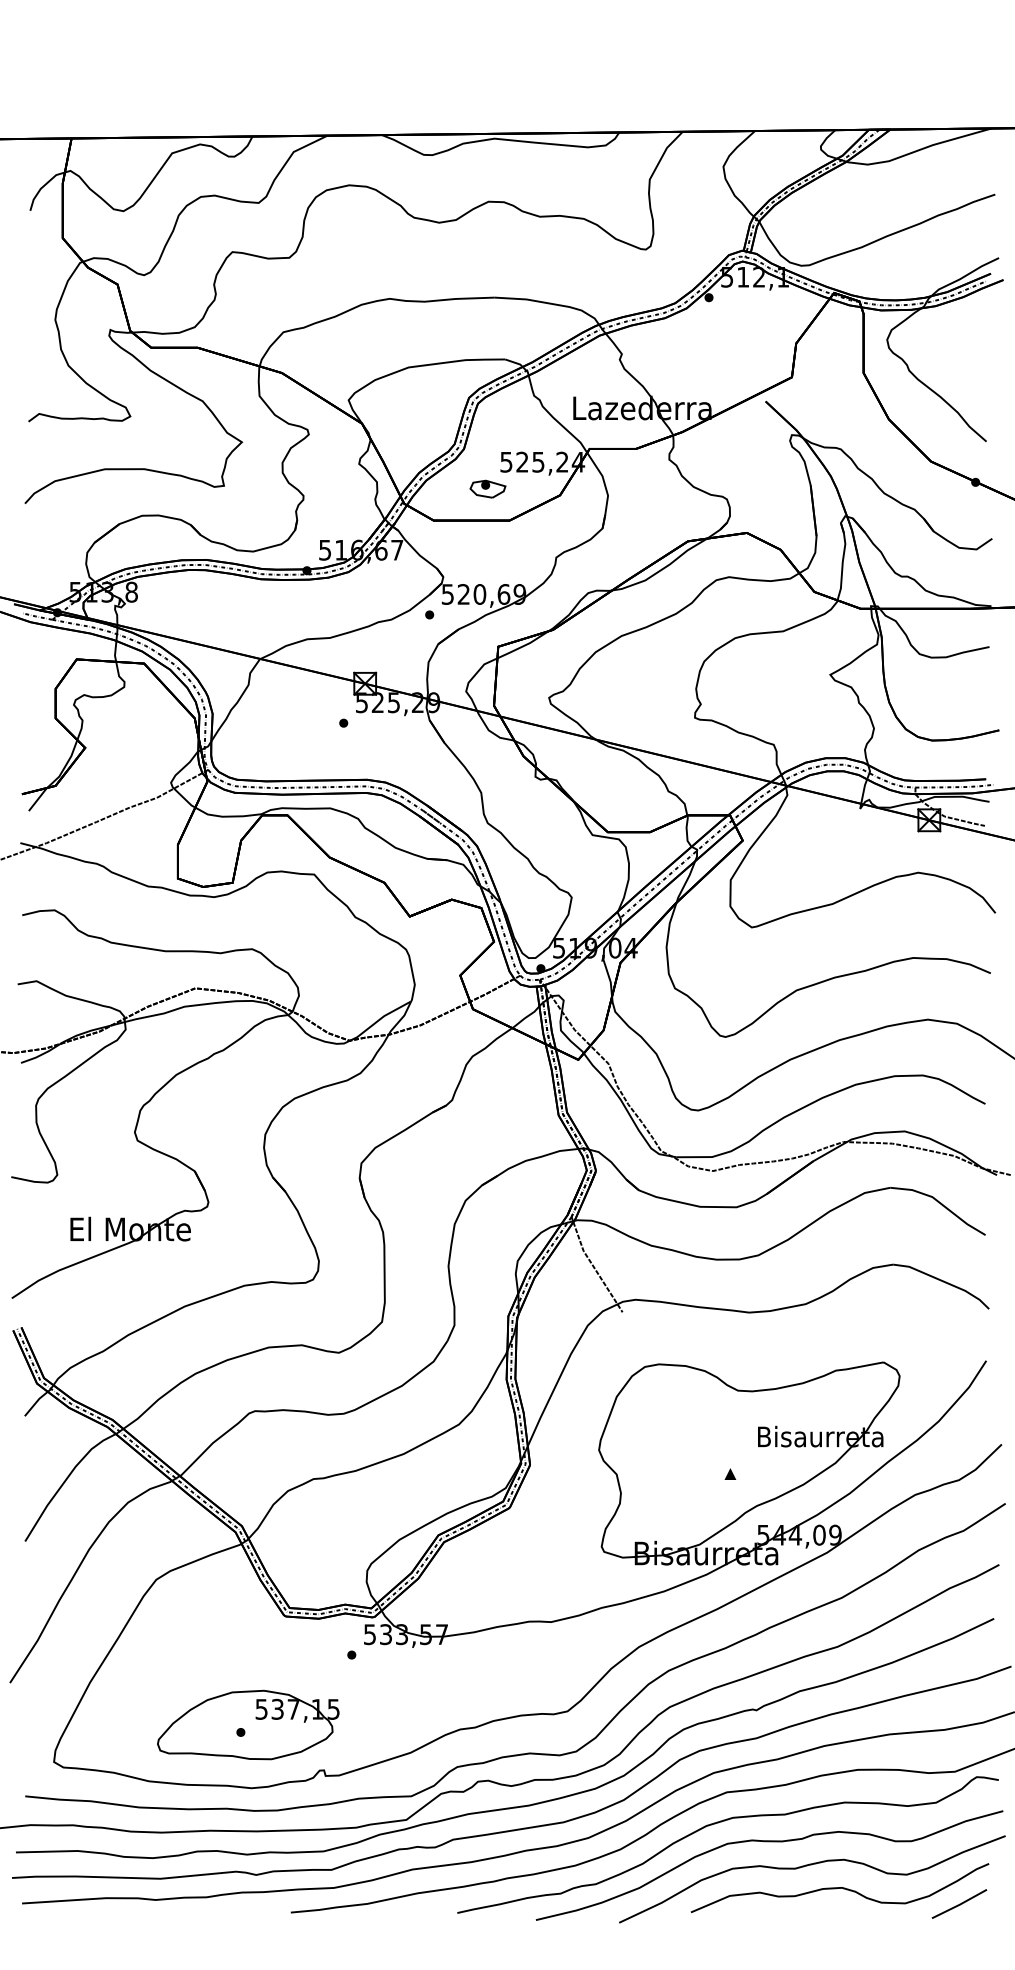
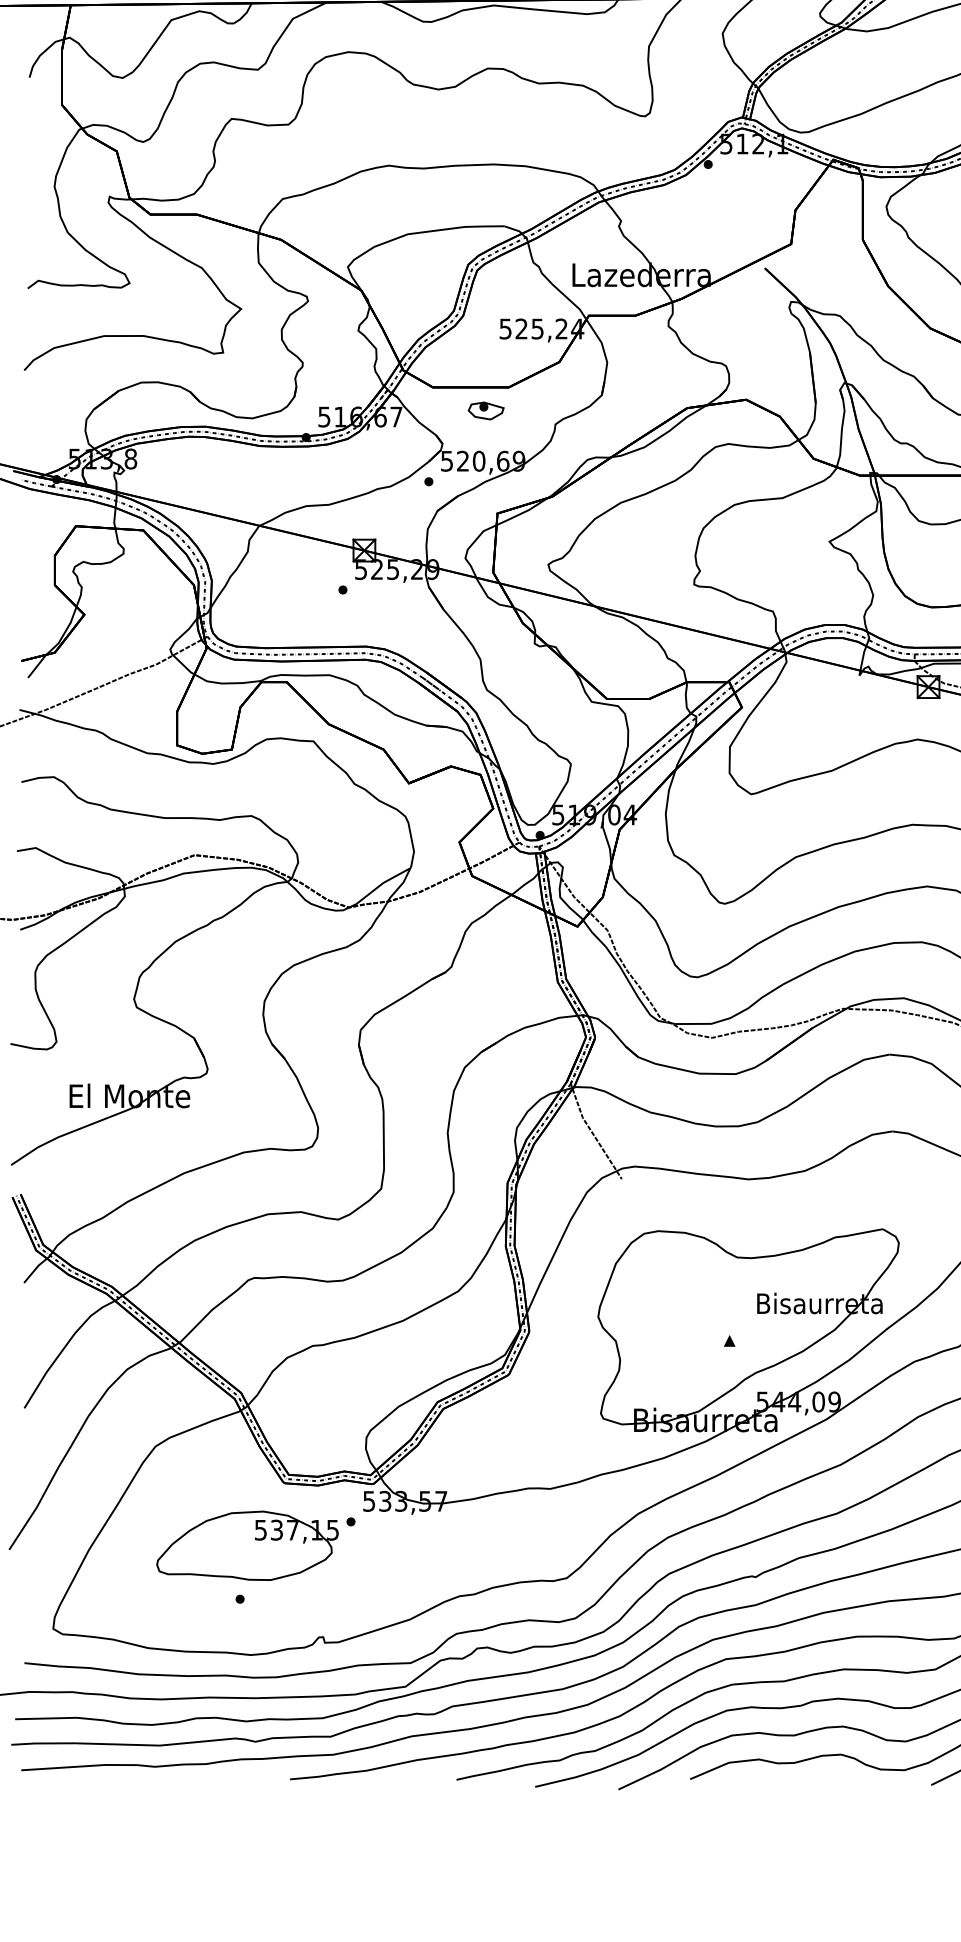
part: (487, 488) -> (485, 410), moved
part: (248, 1724) -> (247, 1545), moved

